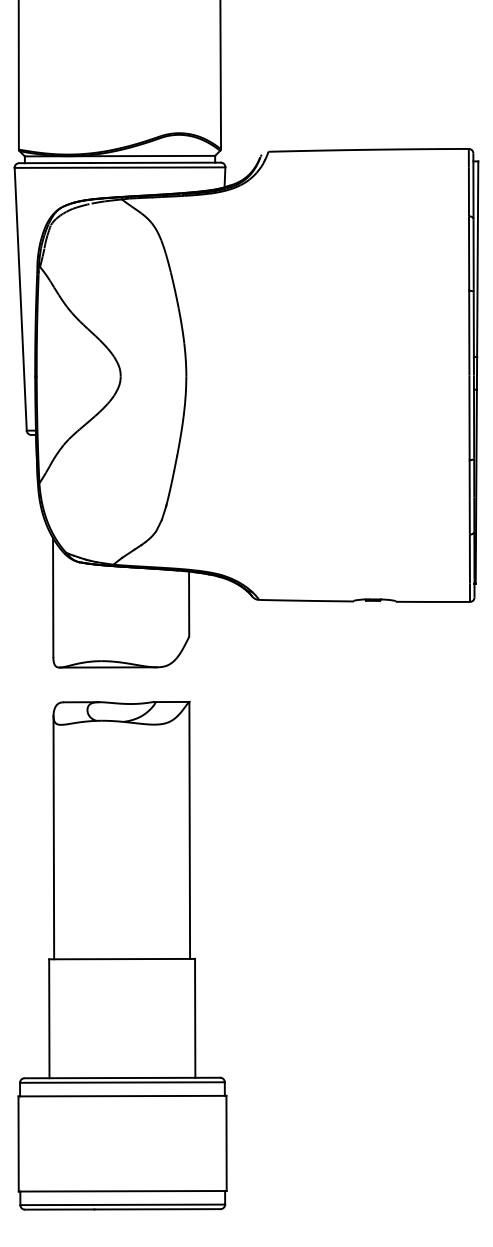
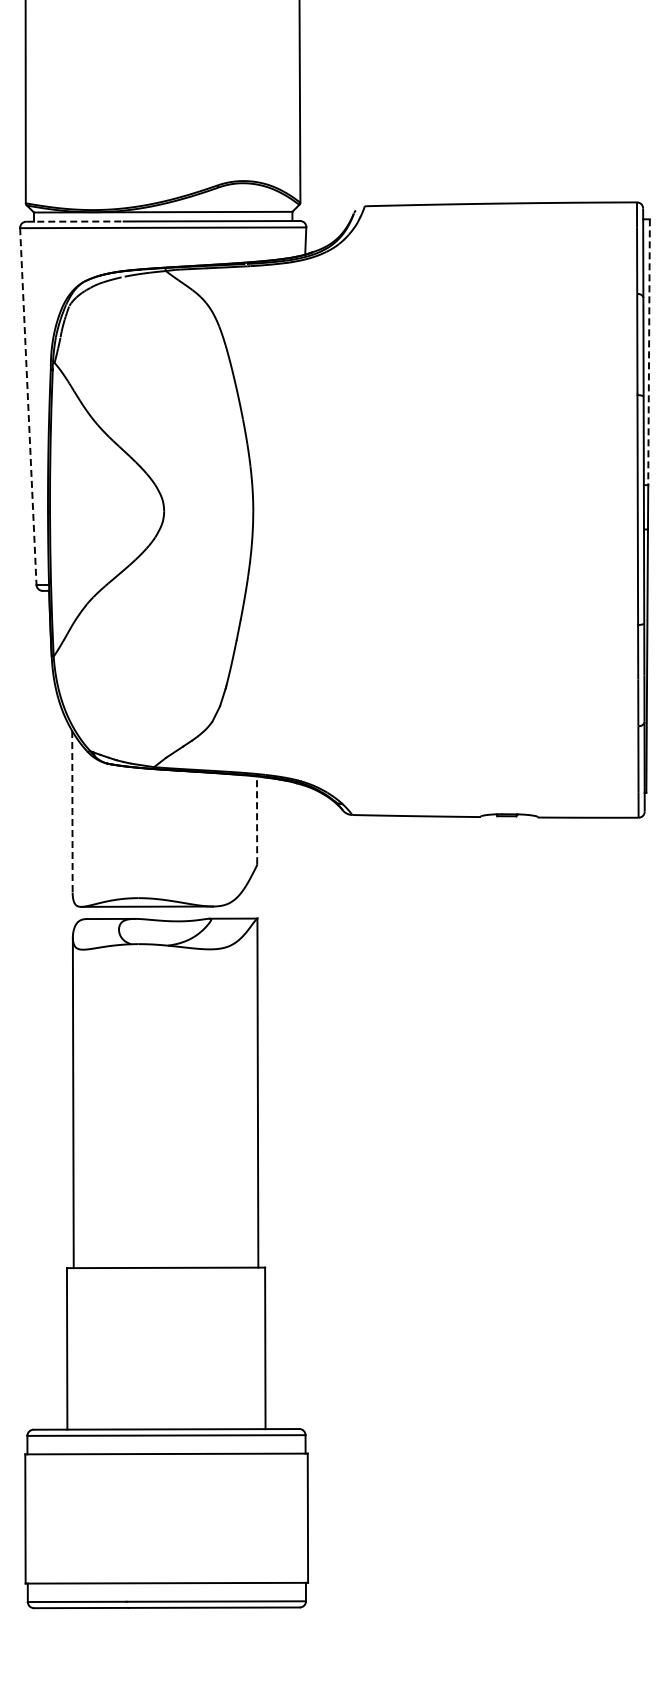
line: (54, 163) -> (74, 221), solid -> dashed
line: (478, 259) -> (649, 352), solid -> dashed
line: (20, 299) -> (28, 406), solid -> dashed
line: (53, 597) -> (72, 811), solid -> dashed
line: (189, 603) -> (257, 820), solid -> dashed
part: (122, 955) -> (166, 1263), moved

